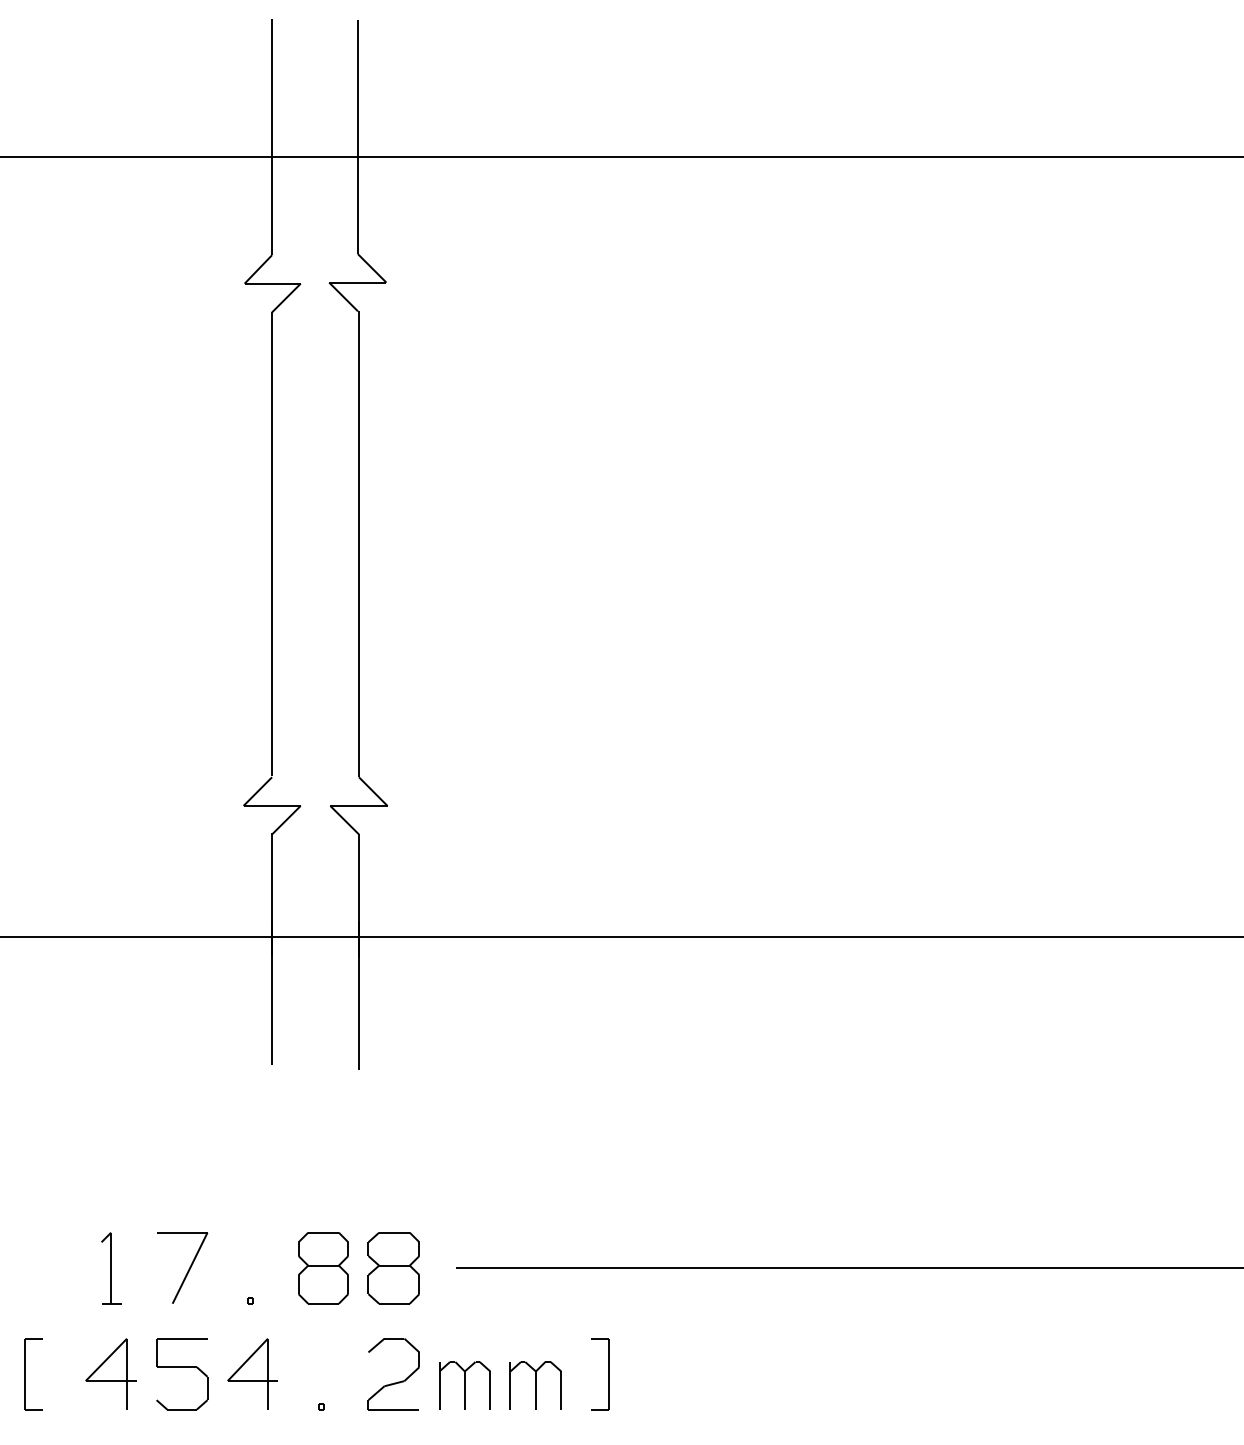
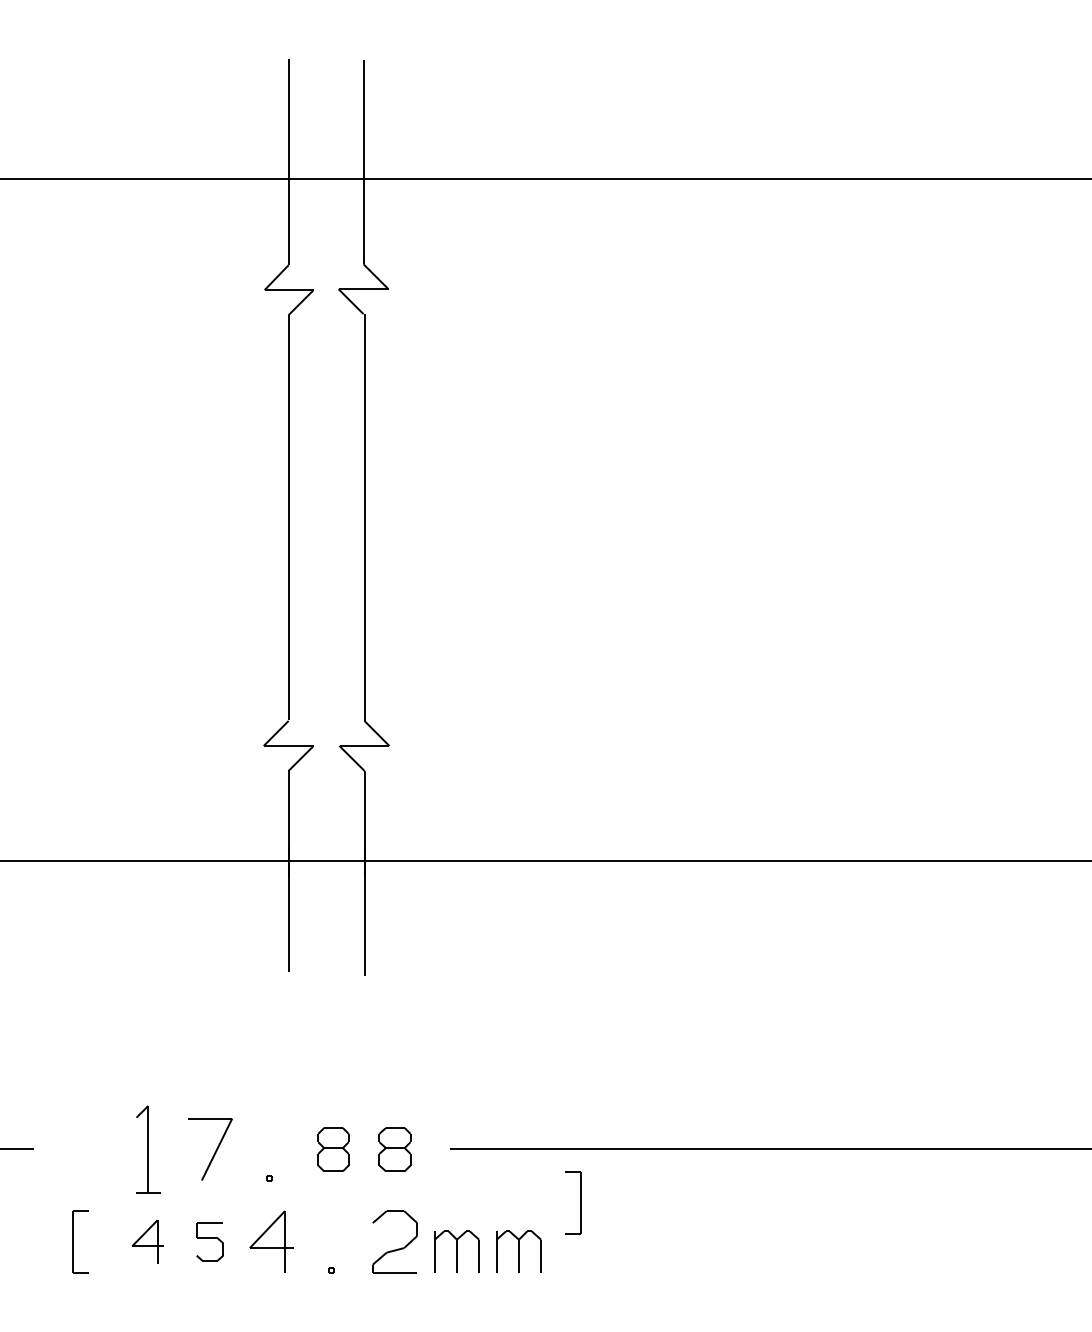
part: (110, 1268) -> (147, 1149), size x1.4
part: (323, 1268) -> (333, 1149), size x0.7
part: (393, 1268) -> (394, 1149), size x0.7
part: (110, 1373) -> (147, 1241), size x0.7
part: (181, 1373) -> (209, 1241), size x0.6
part: (608, 1373) -> (580, 1202), moved

